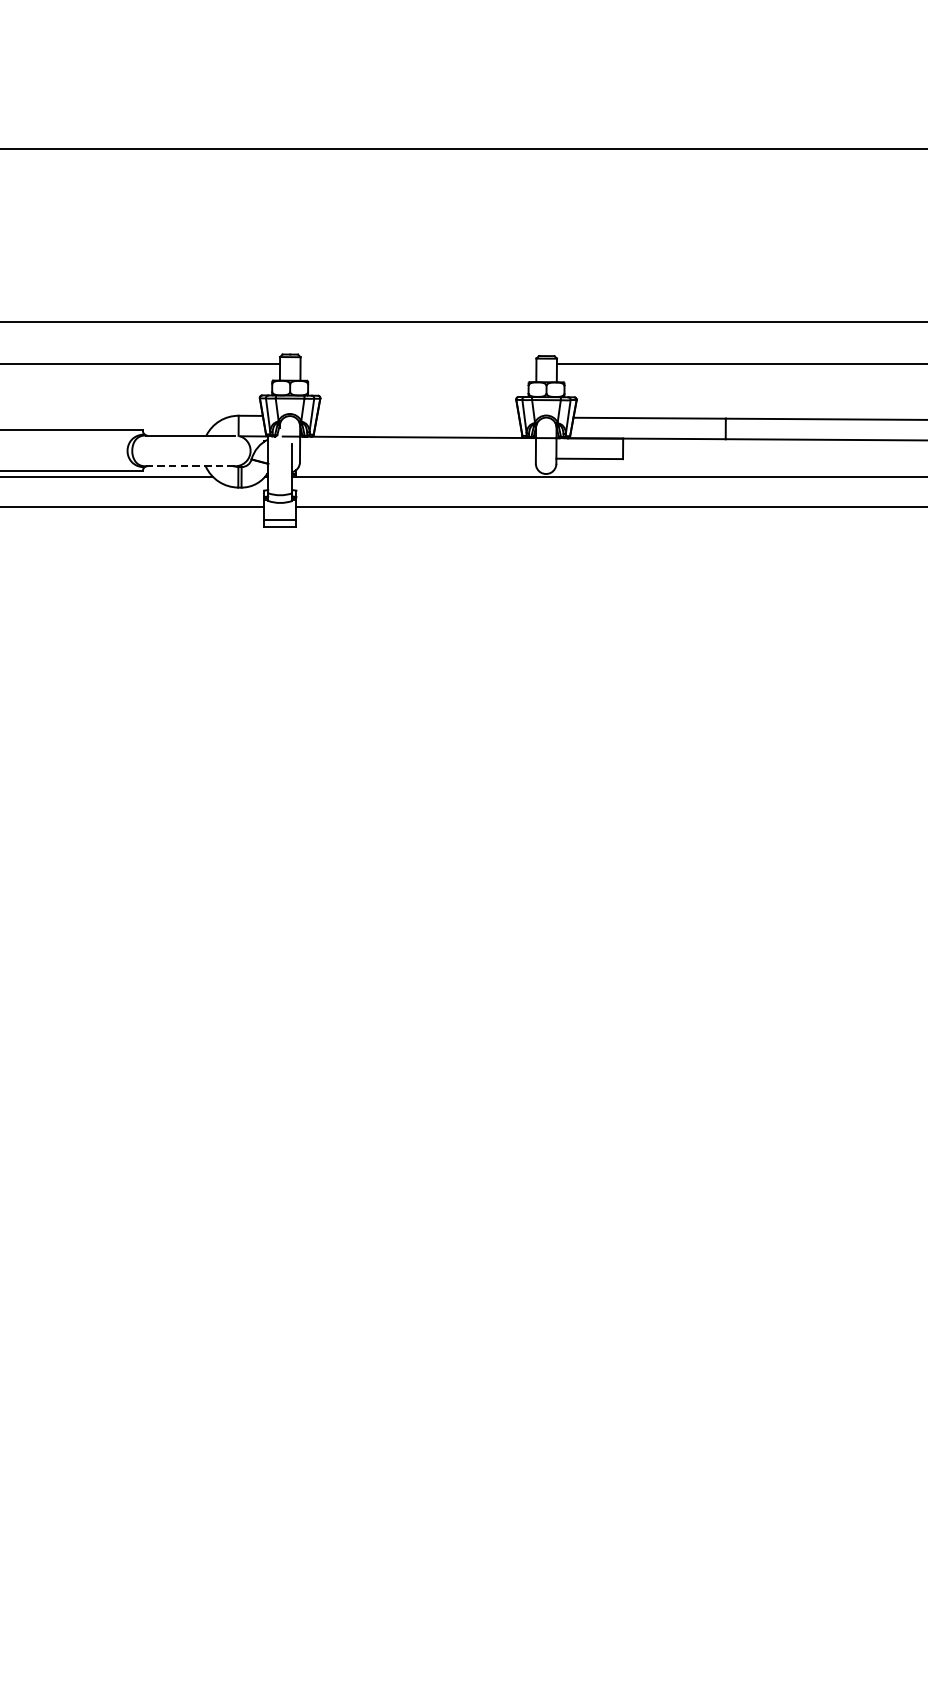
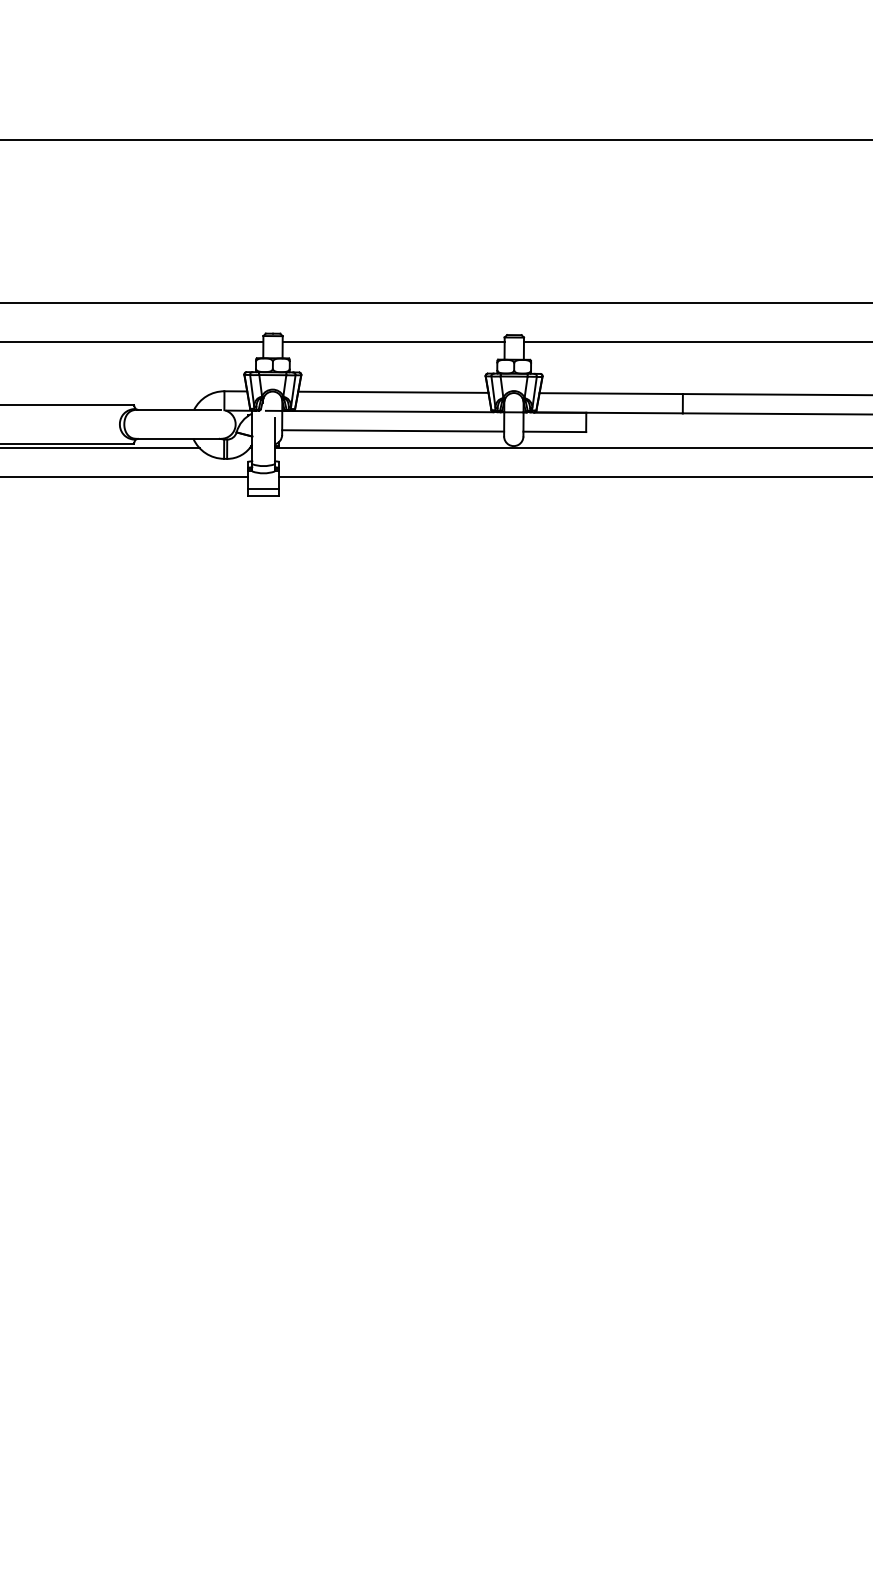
line: (418, 363) -> (393, 342), added
line: (418, 415) -> (393, 391), added
line: (418, 457) -> (393, 430), added
line: (190, 465) -> (179, 438), dashed -> solid

